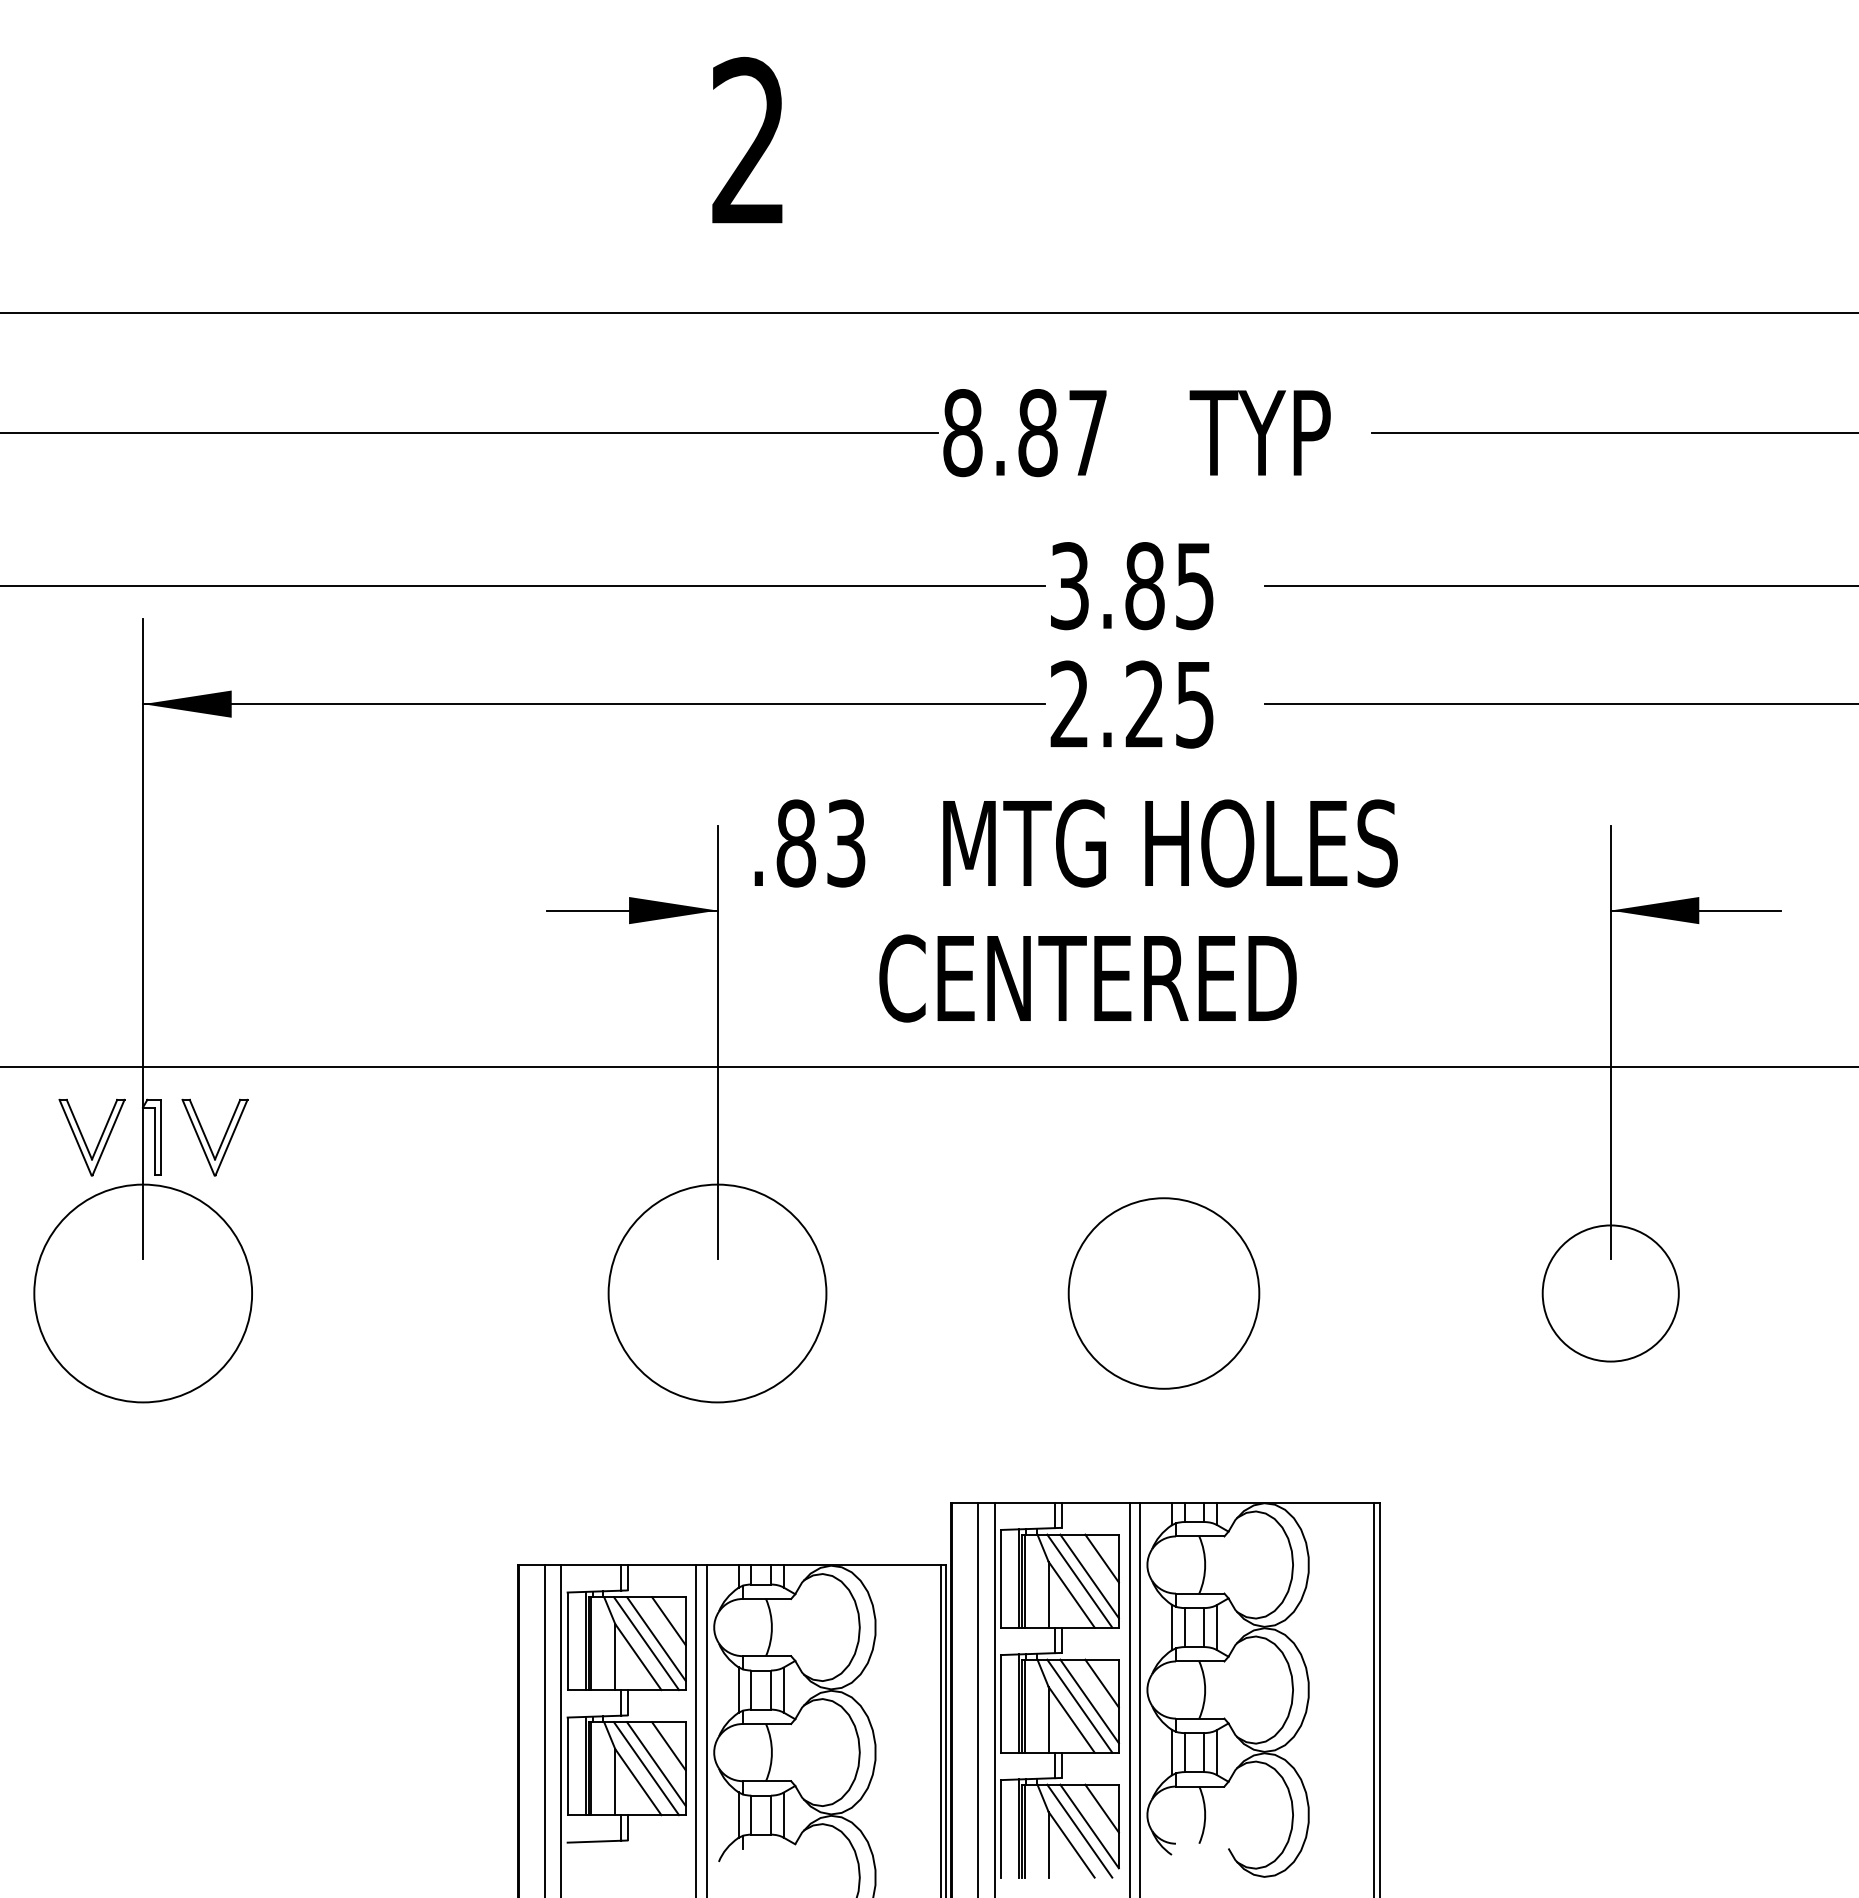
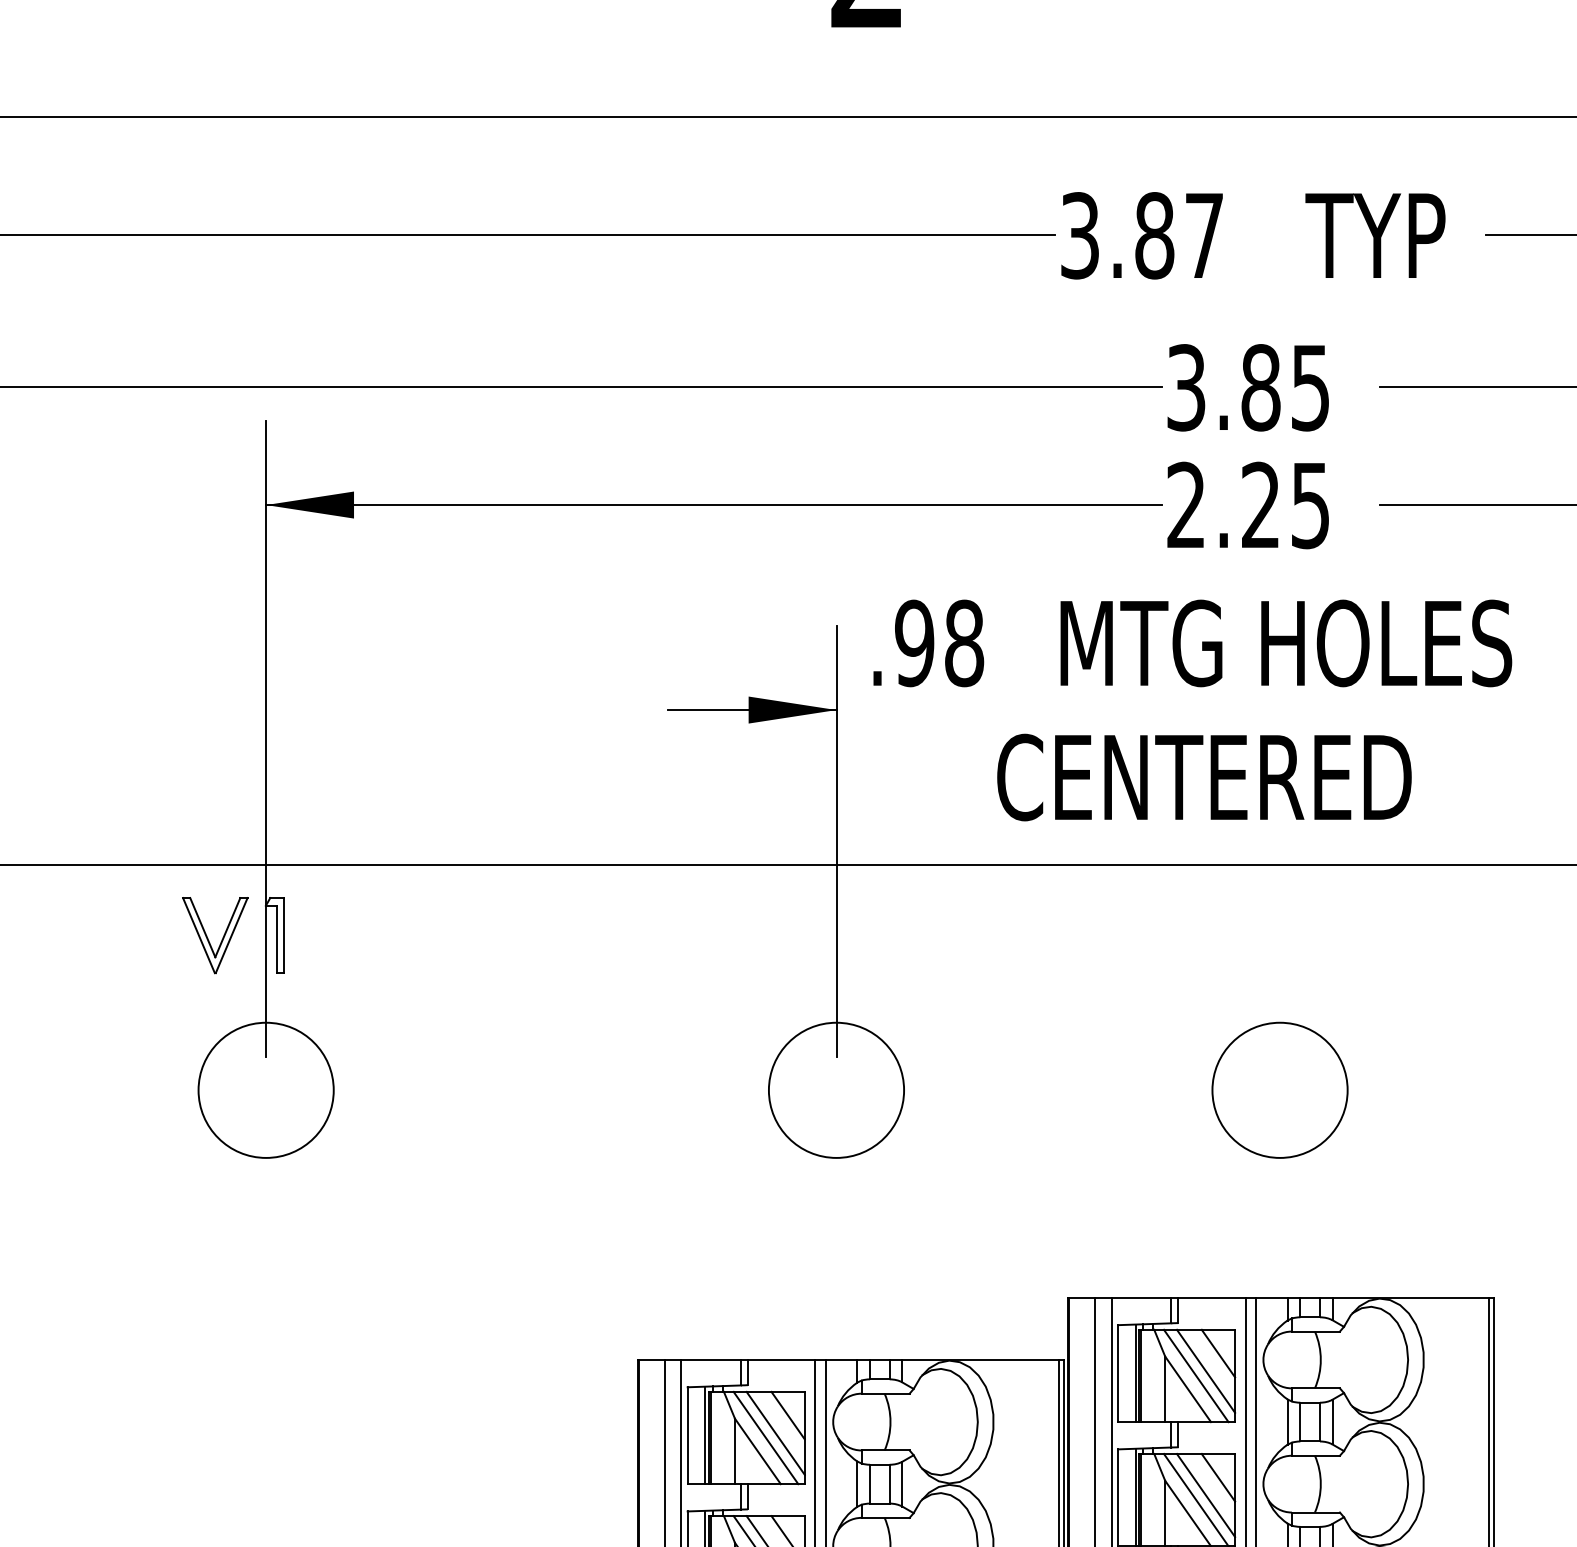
text: (962, 433) -> (1079, 236), 8.87 -> 3.87
text: (821, 843) -> (939, 643), .83 -> .98
part: (207, 1138) -> (329, 936), removed
circle: (143, 1293) -> (266, 1090), size x0.62
circle: (717, 1293) -> (836, 1090), size x0.62
circle: (1164, 1293) -> (1280, 1090), size x0.71

